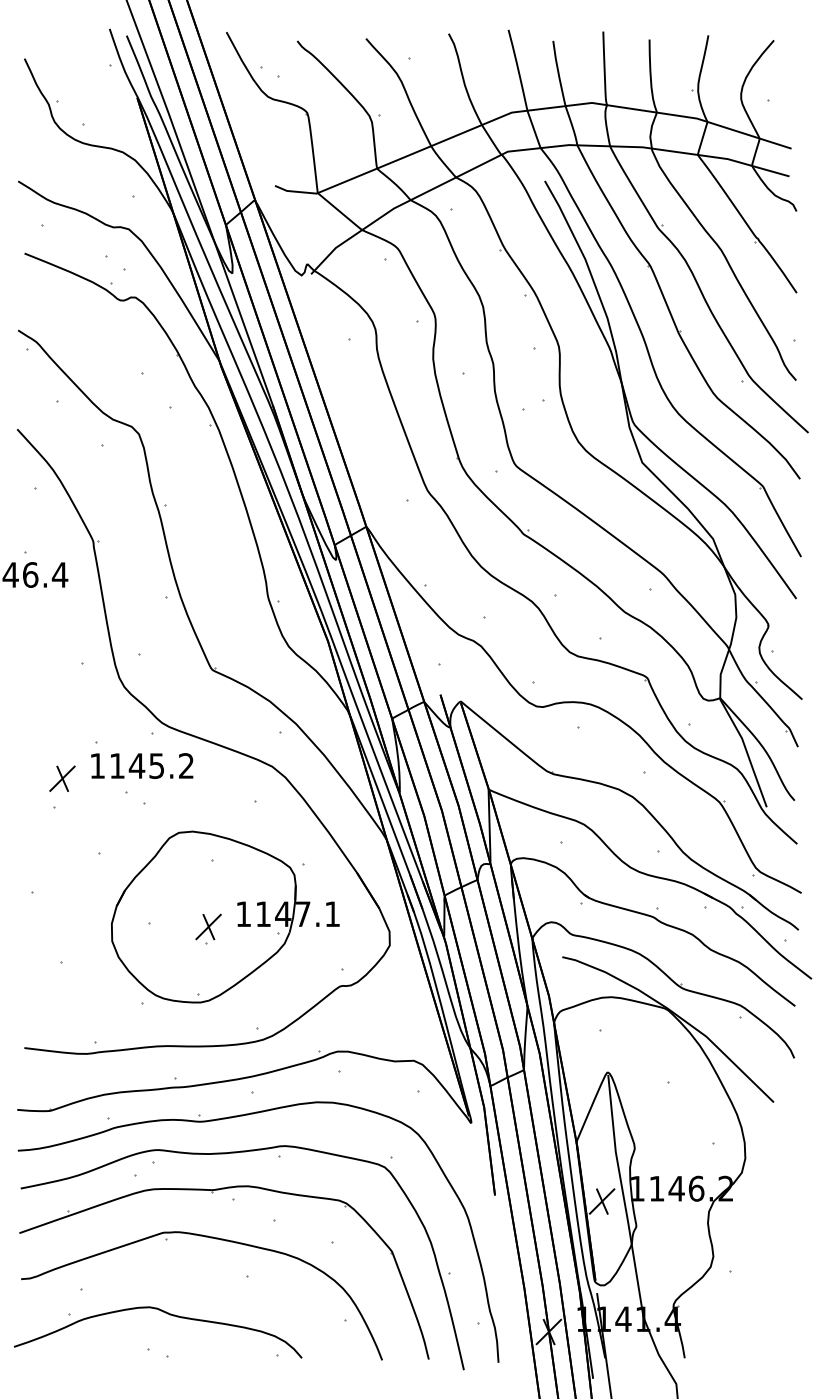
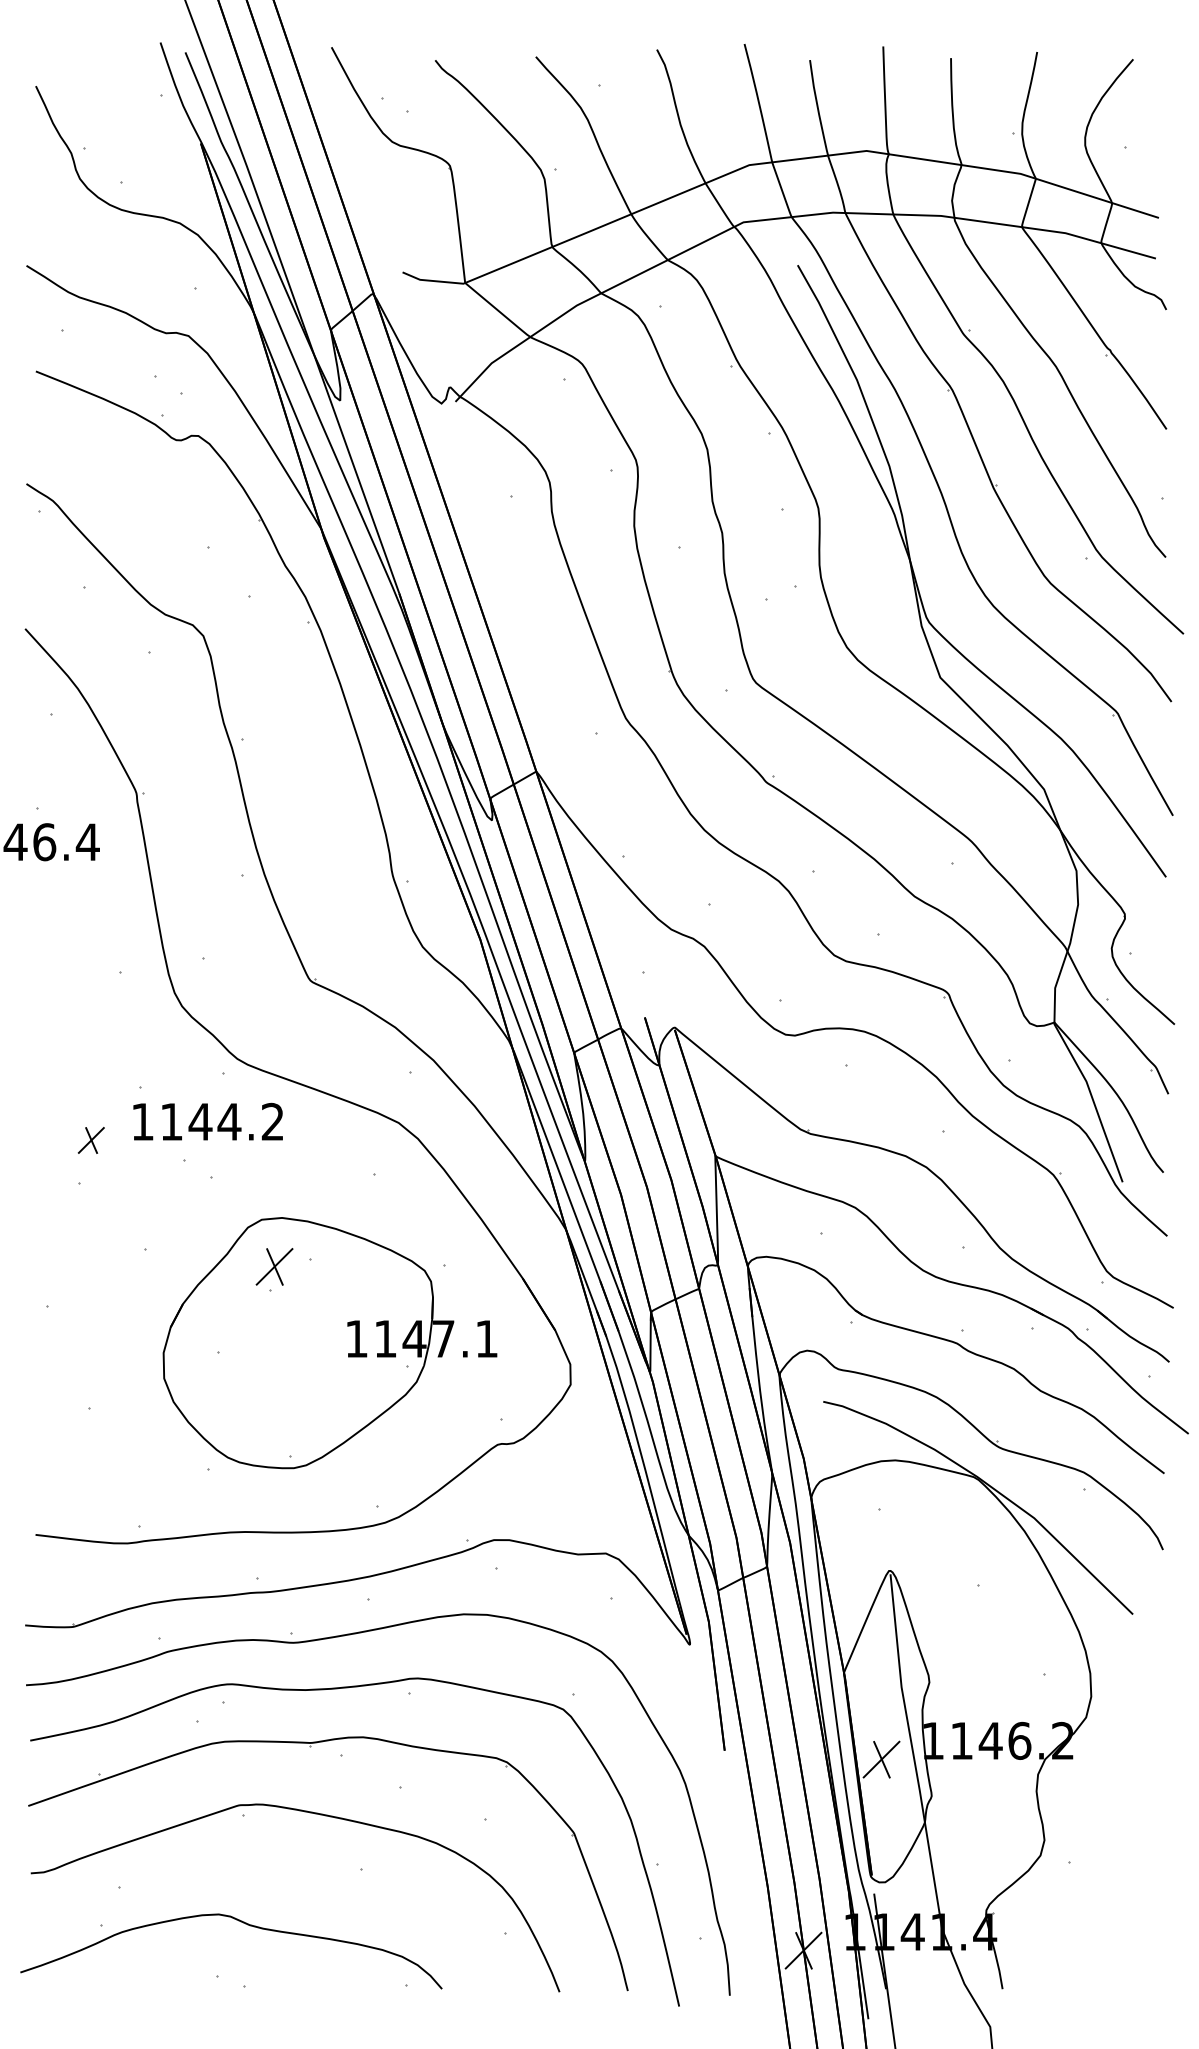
text: (156, 765) -> (229, 1121), 1145.2 -> 1144.2
part: (62, 778) -> (91, 1140), size x0.7
part: (208, 928) -> (274, 1269), moved

